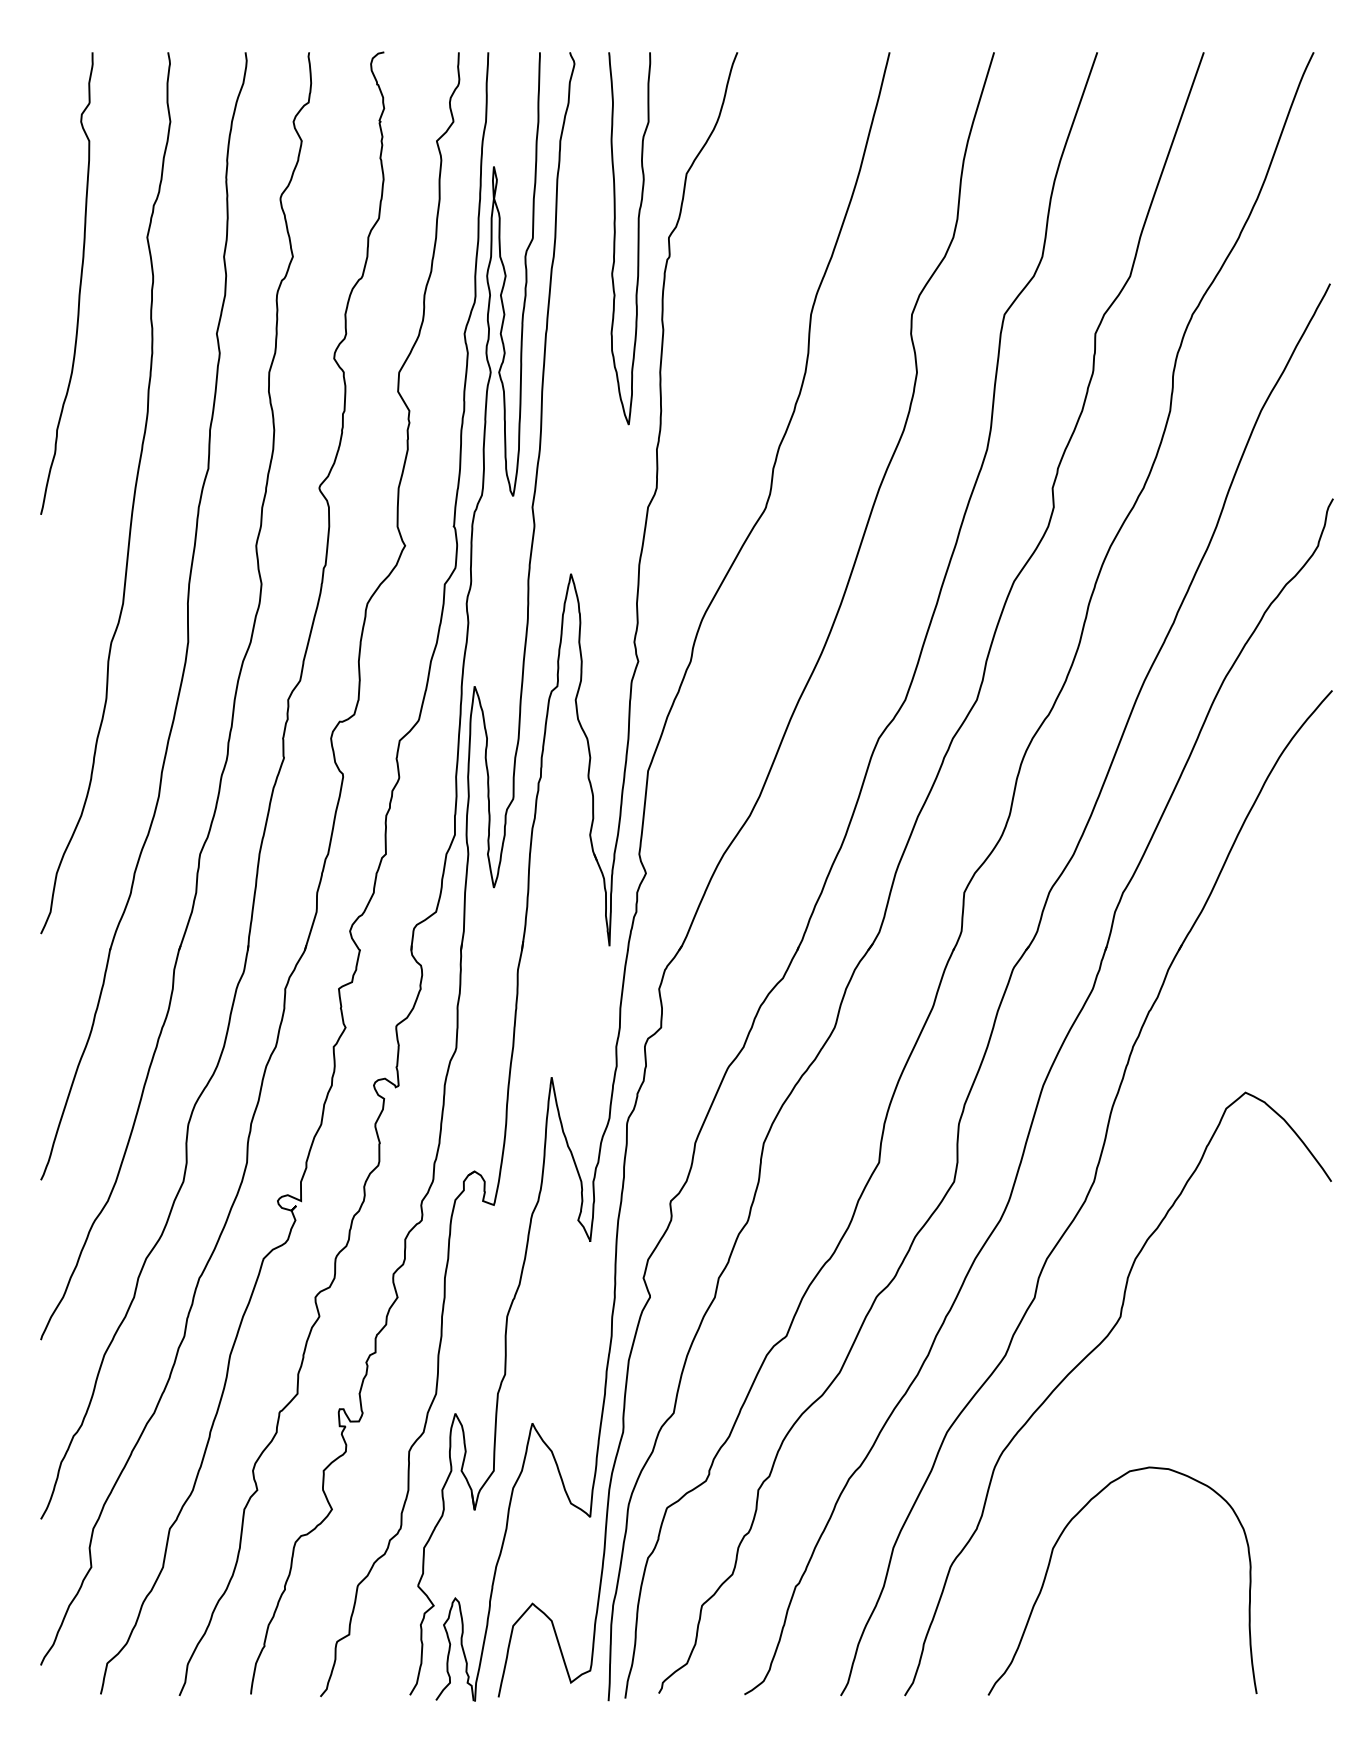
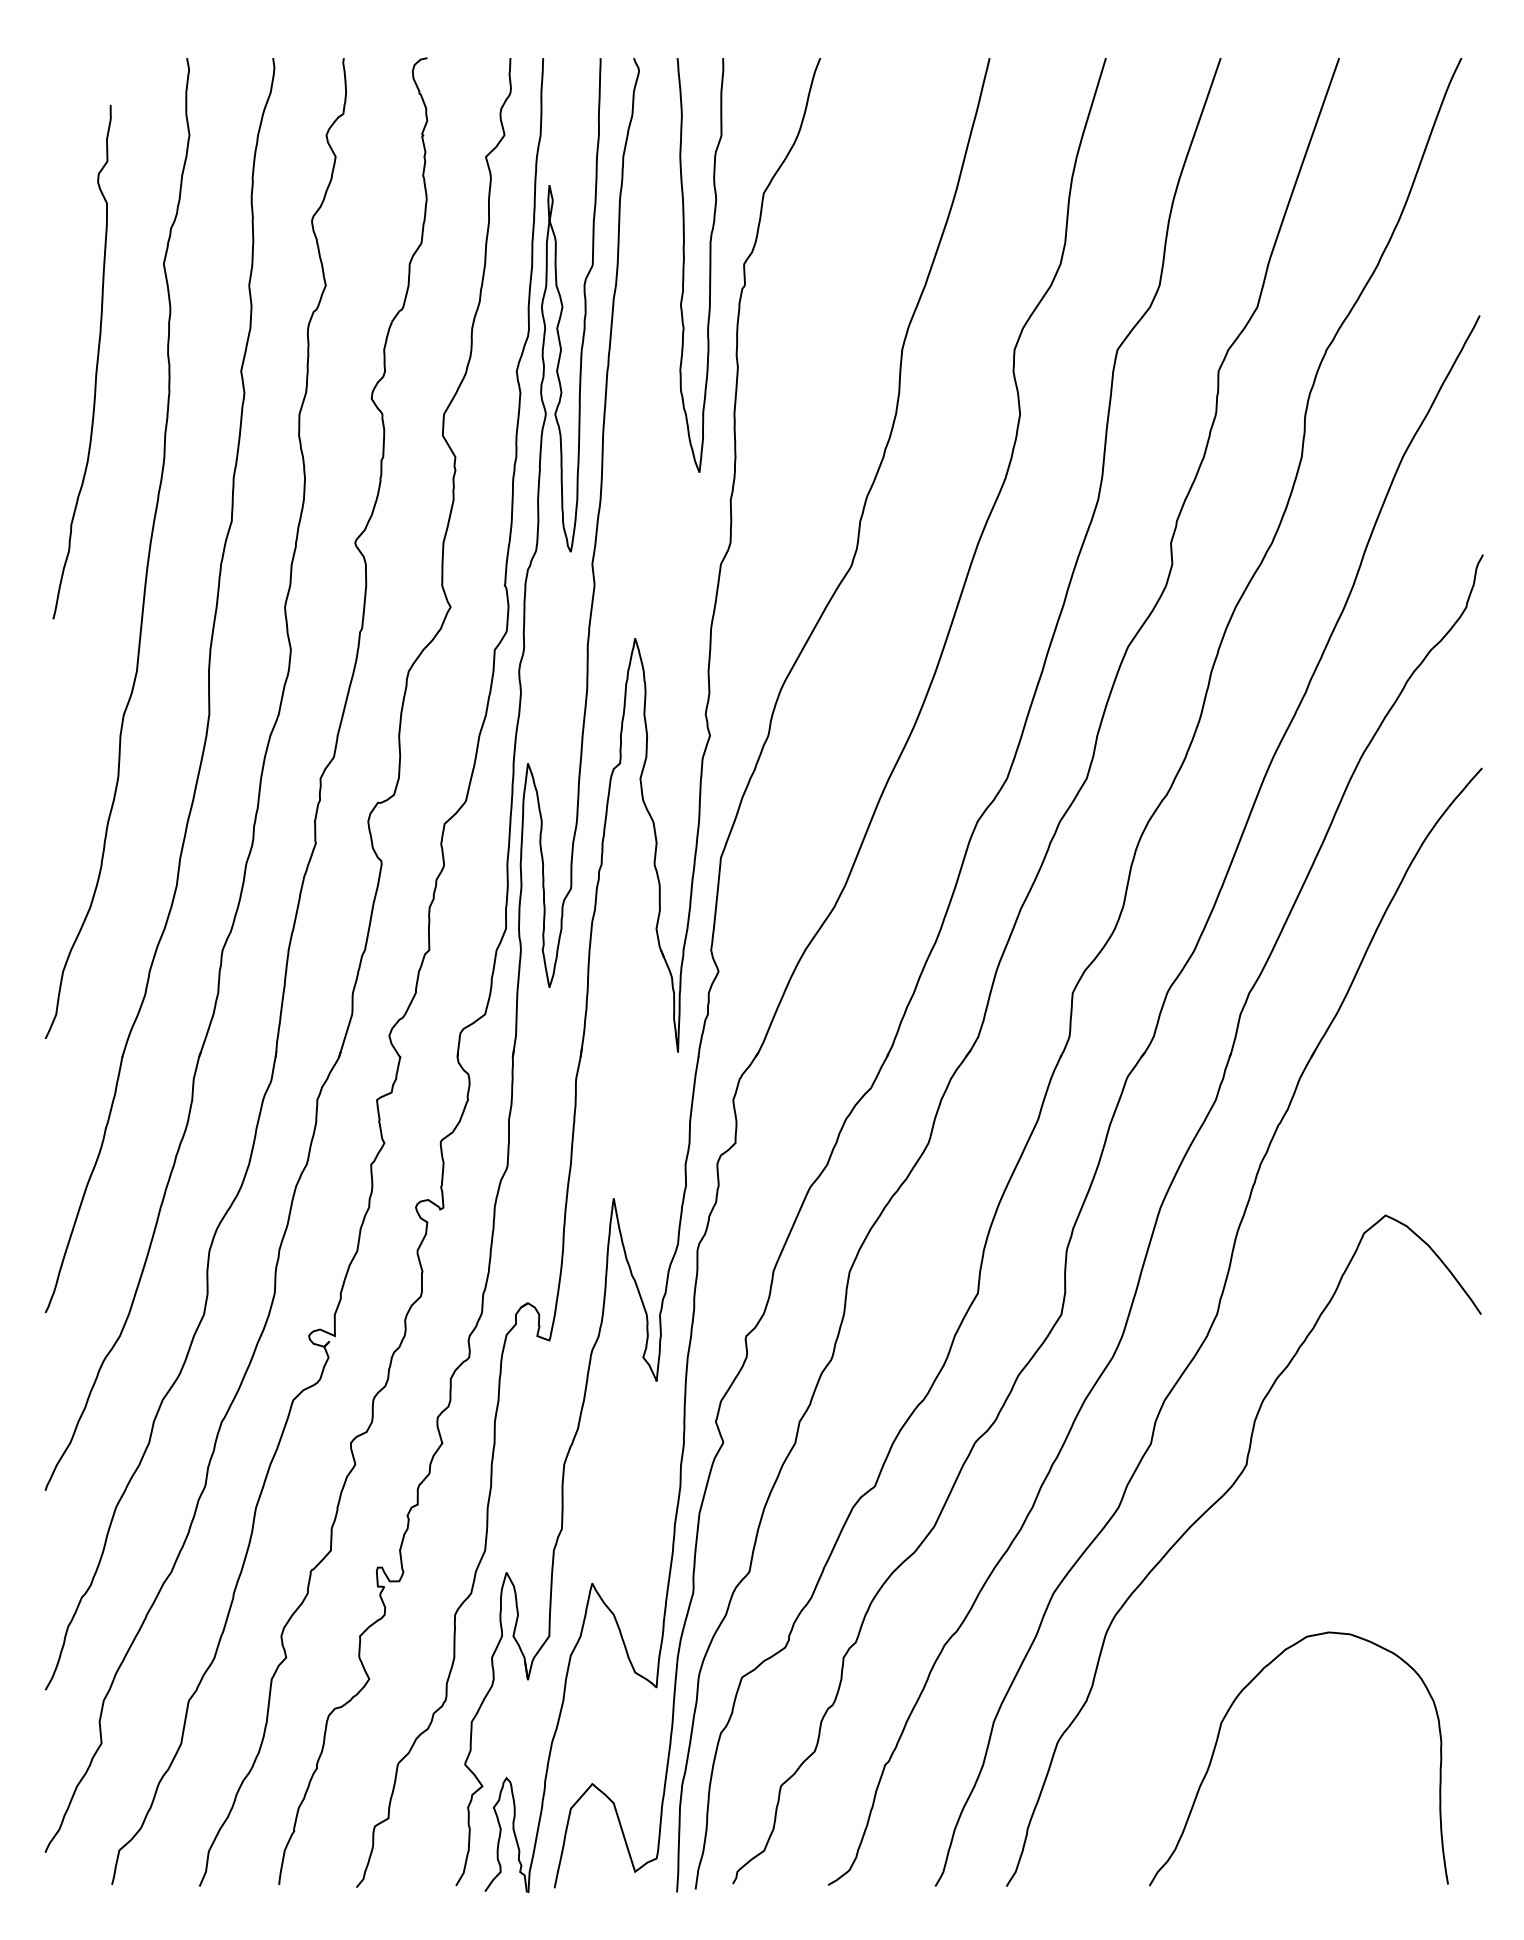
curve: (79, 283) -> (96, 362), moved
curve: (1050, 1563) -> (1218, 1739), moved

